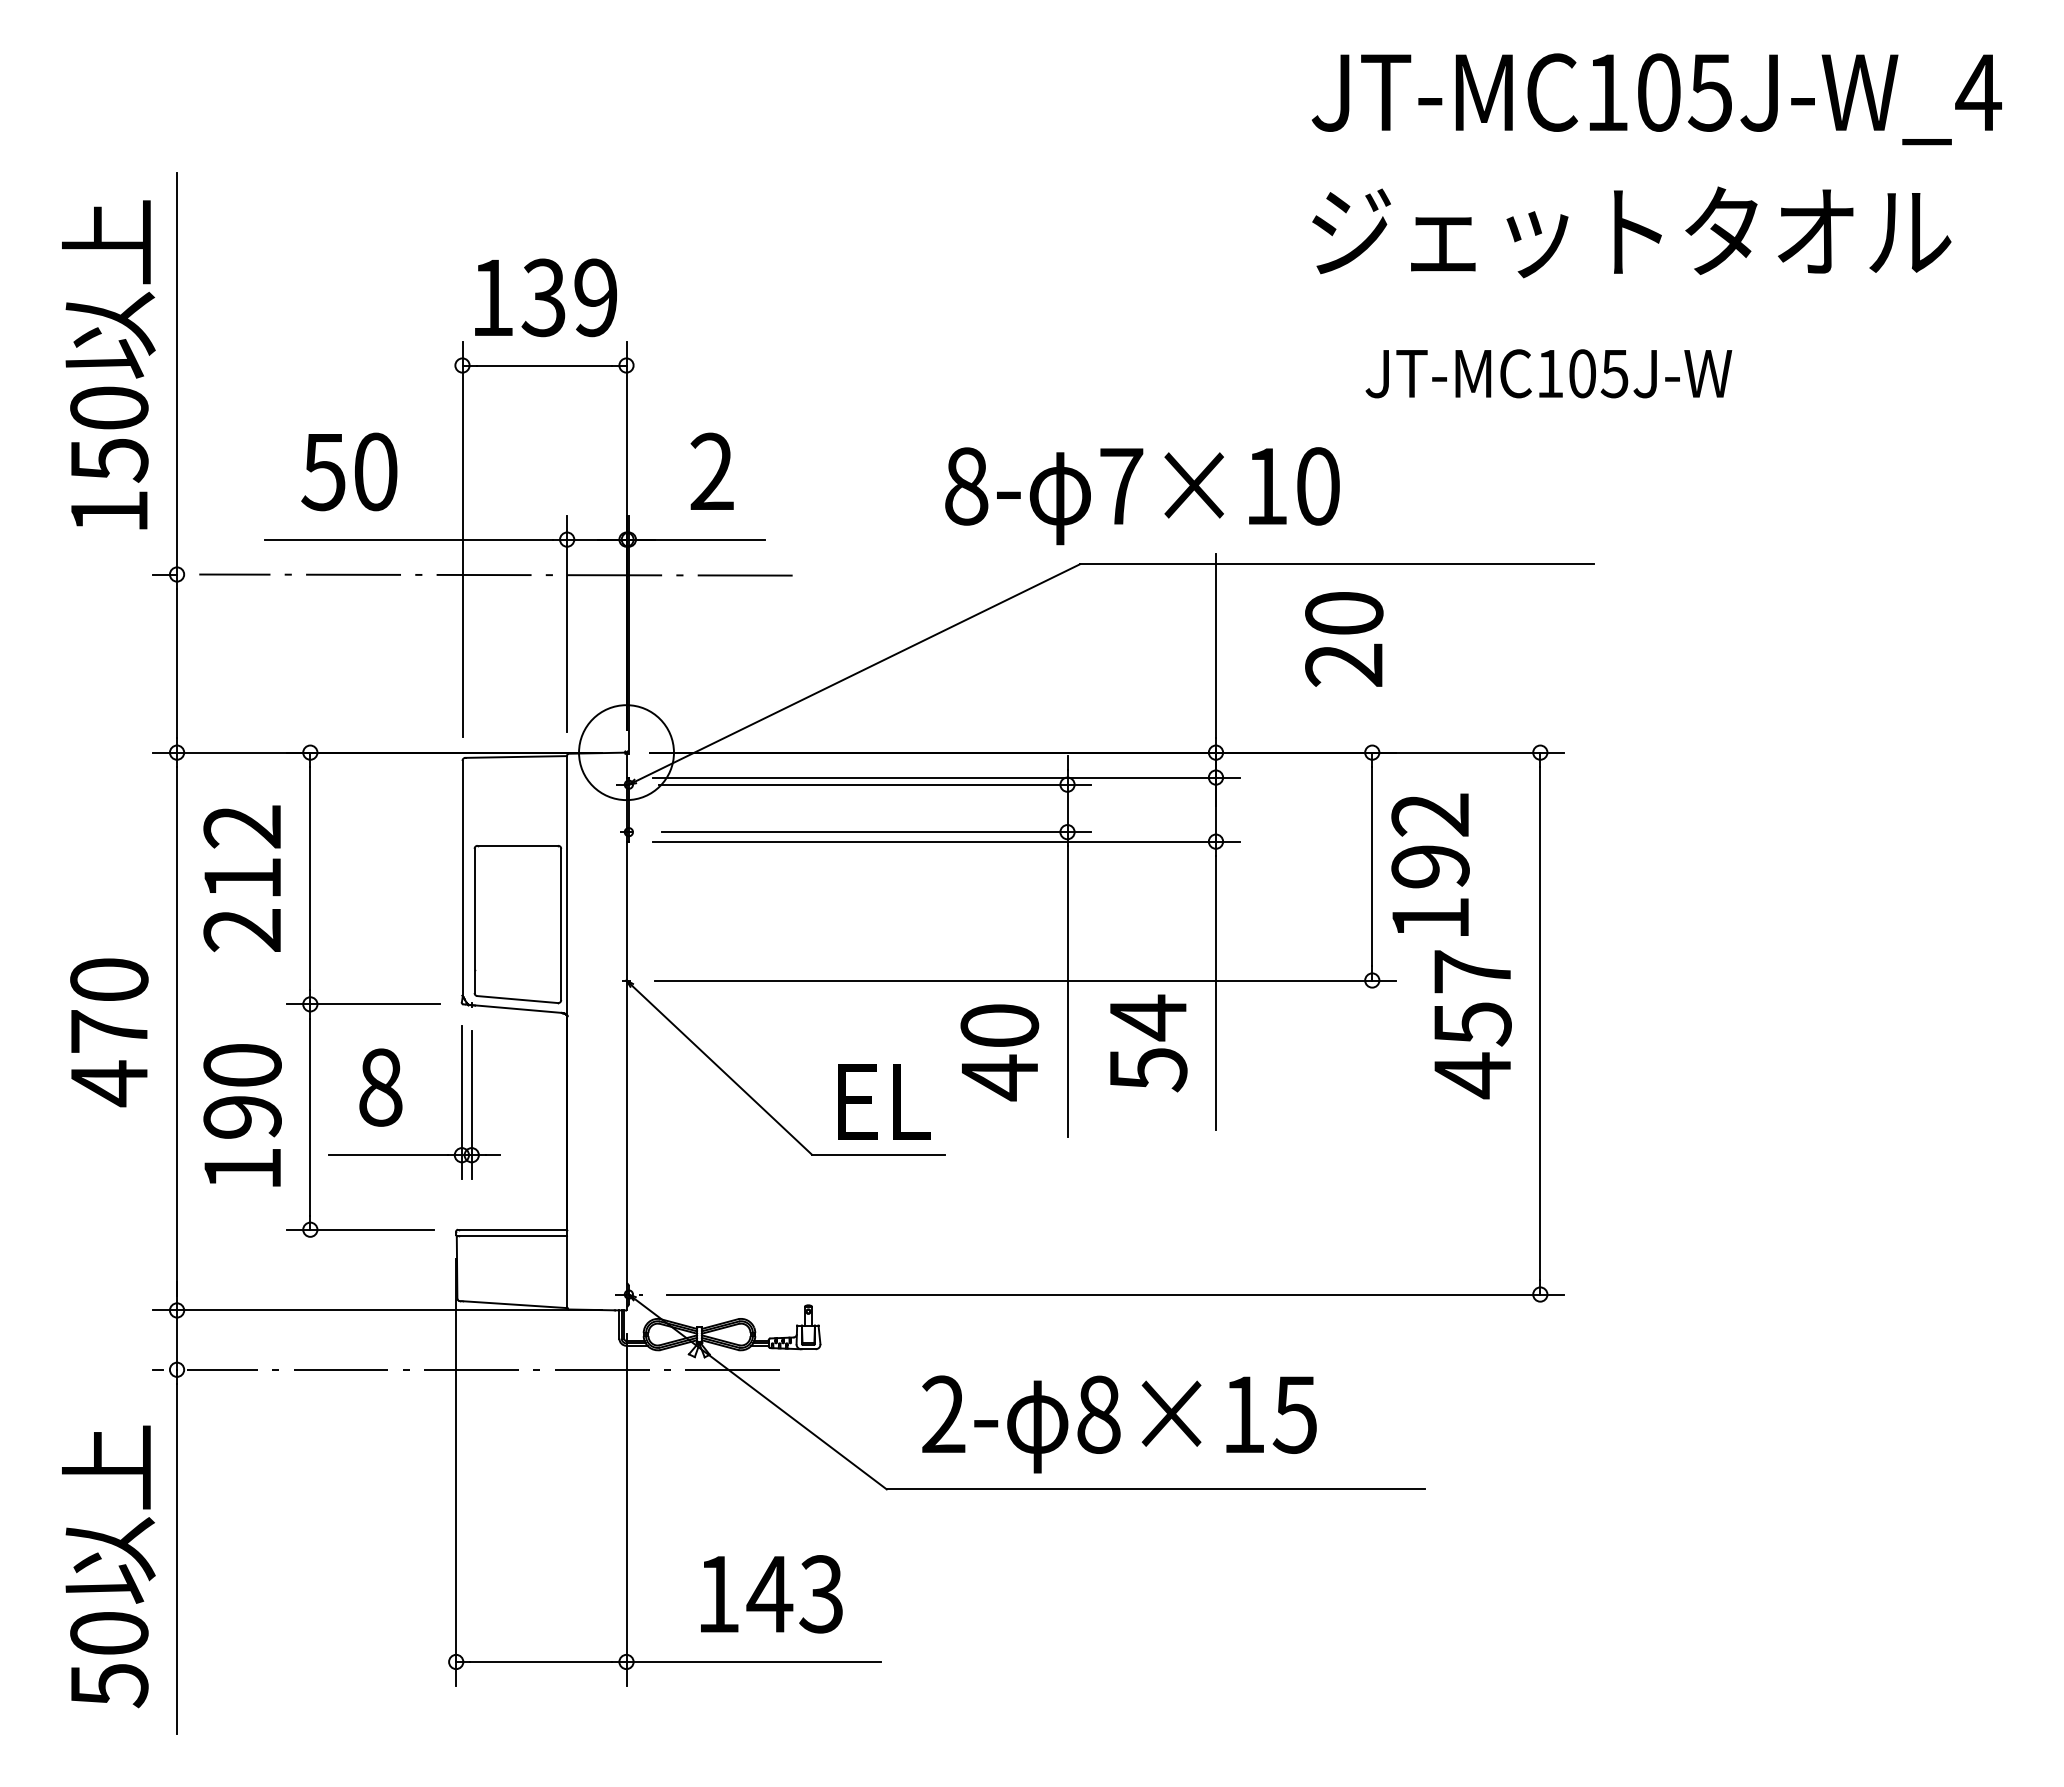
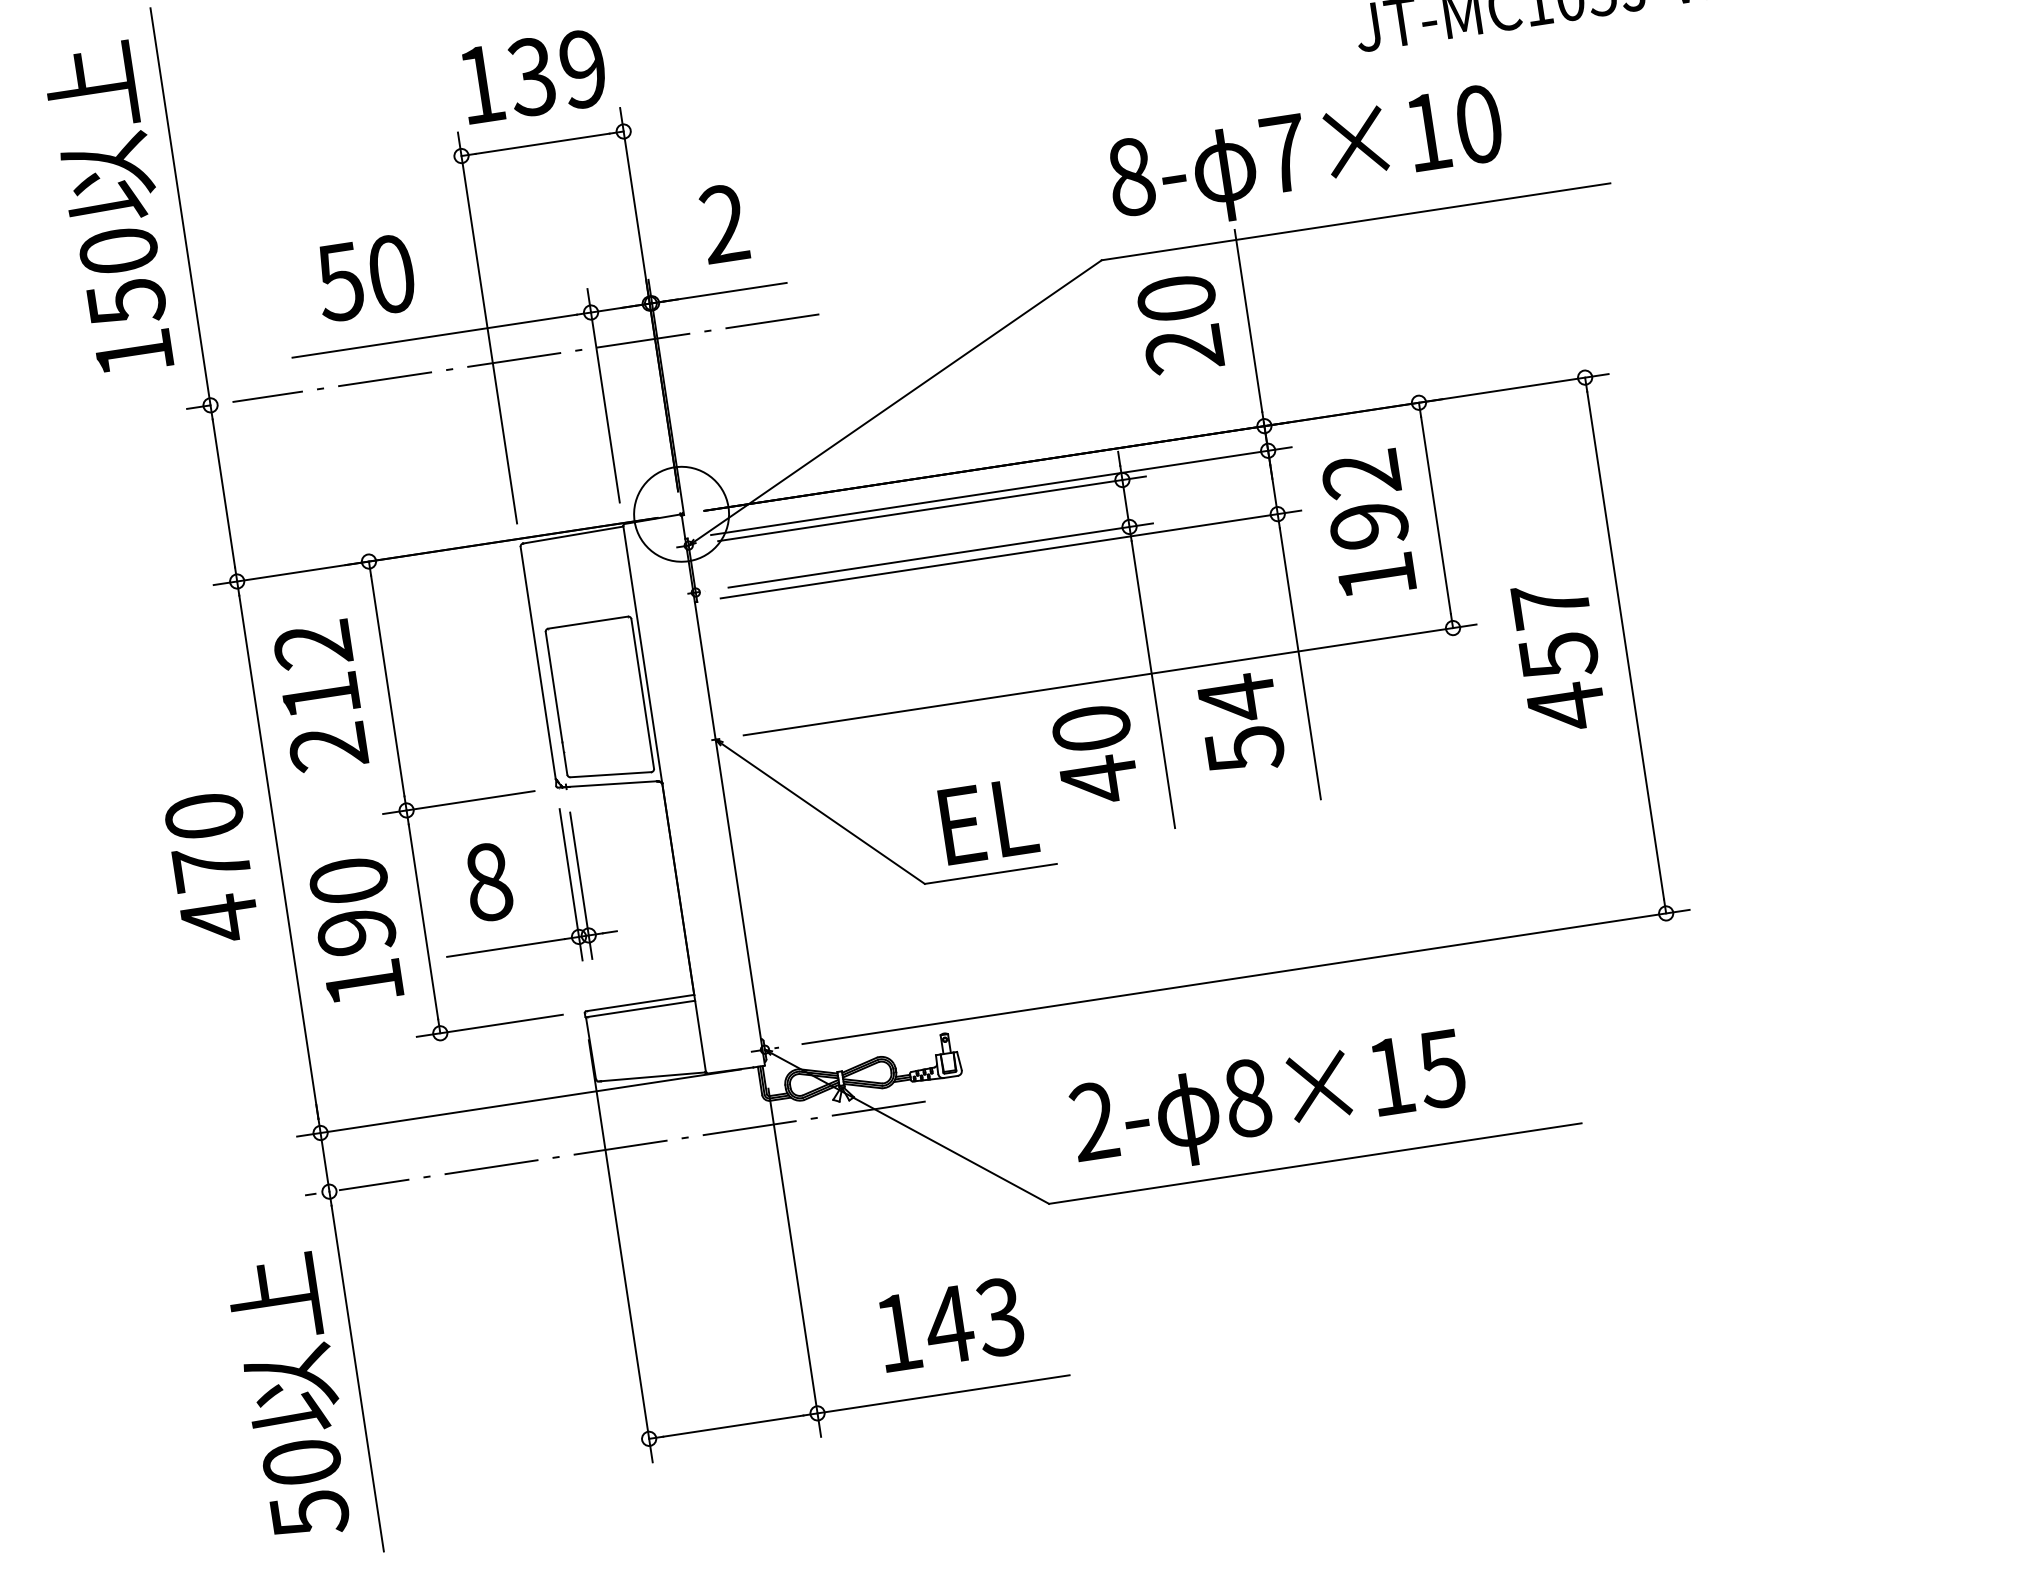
text: (1142, 496) -> (1306, 160), moved
text: (1344, 639) -> (1180, 324), moved
text: (1430, 864) -> (1368, 523), moved

